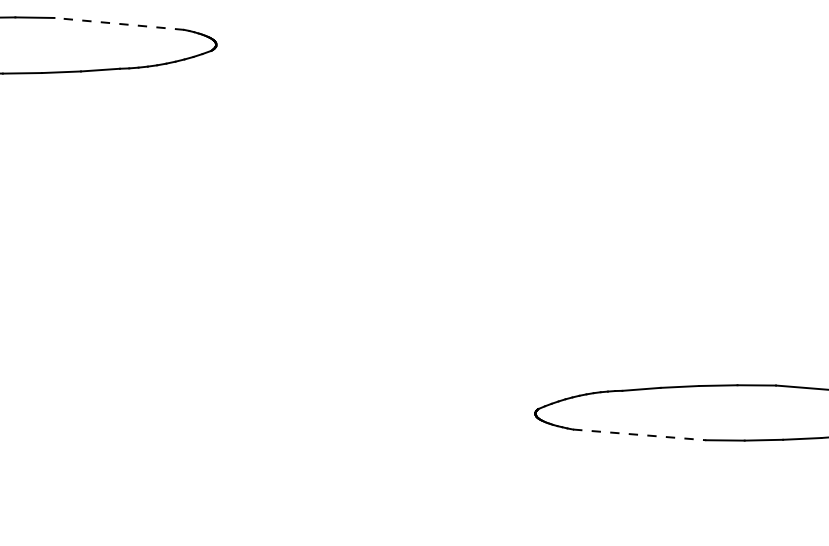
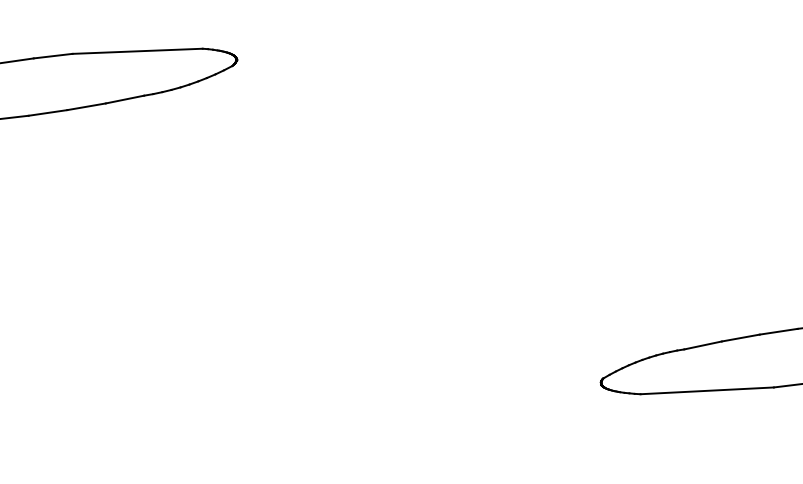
line: (118, 23) -> (136, 50), dashed -> solid
line: (639, 434) -> (706, 390), dashed -> solid

